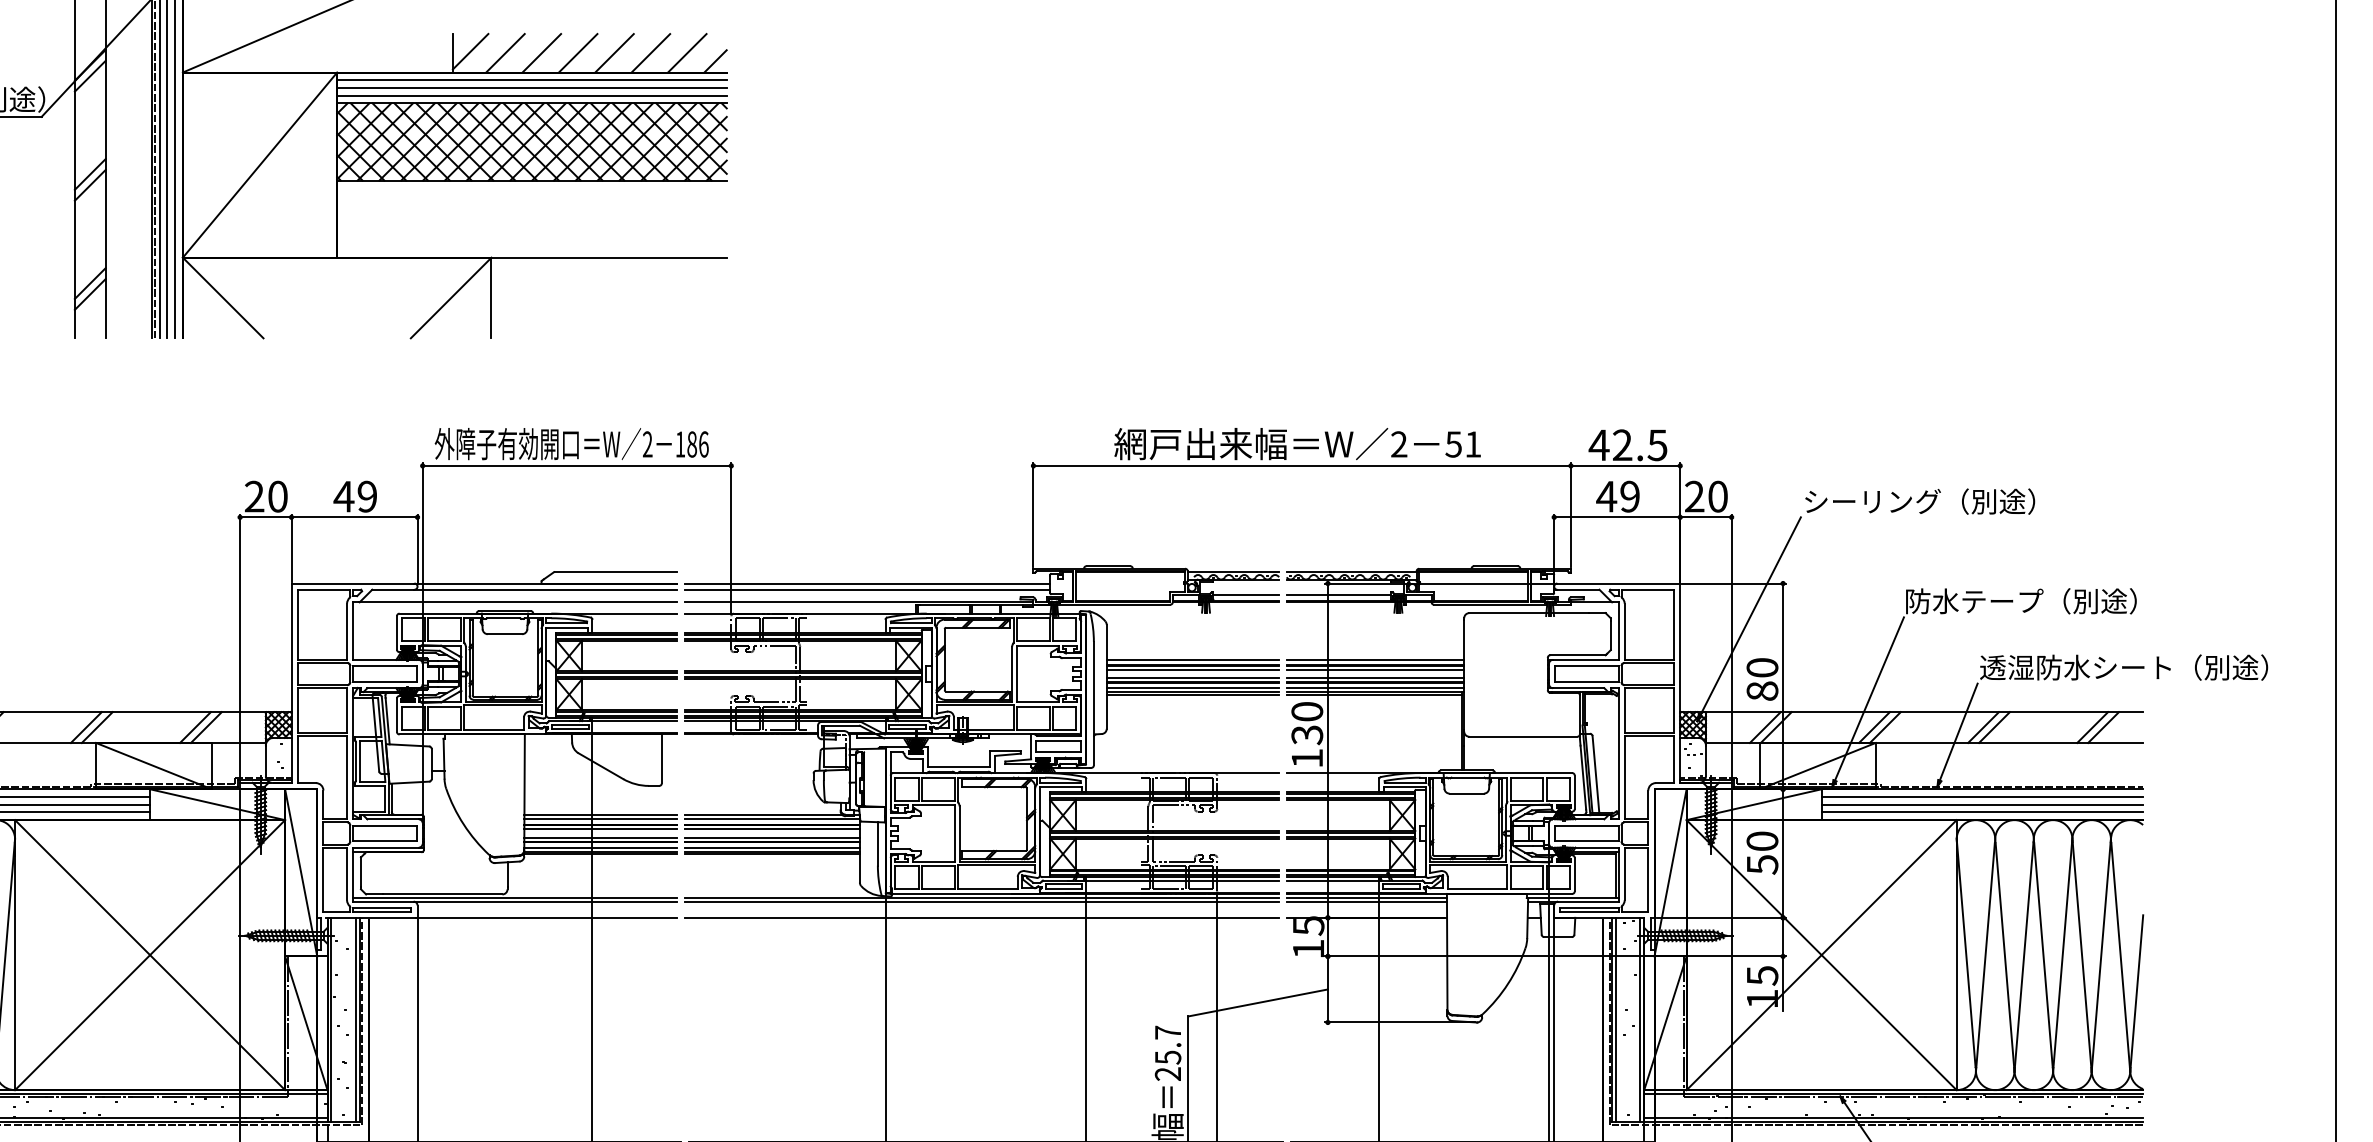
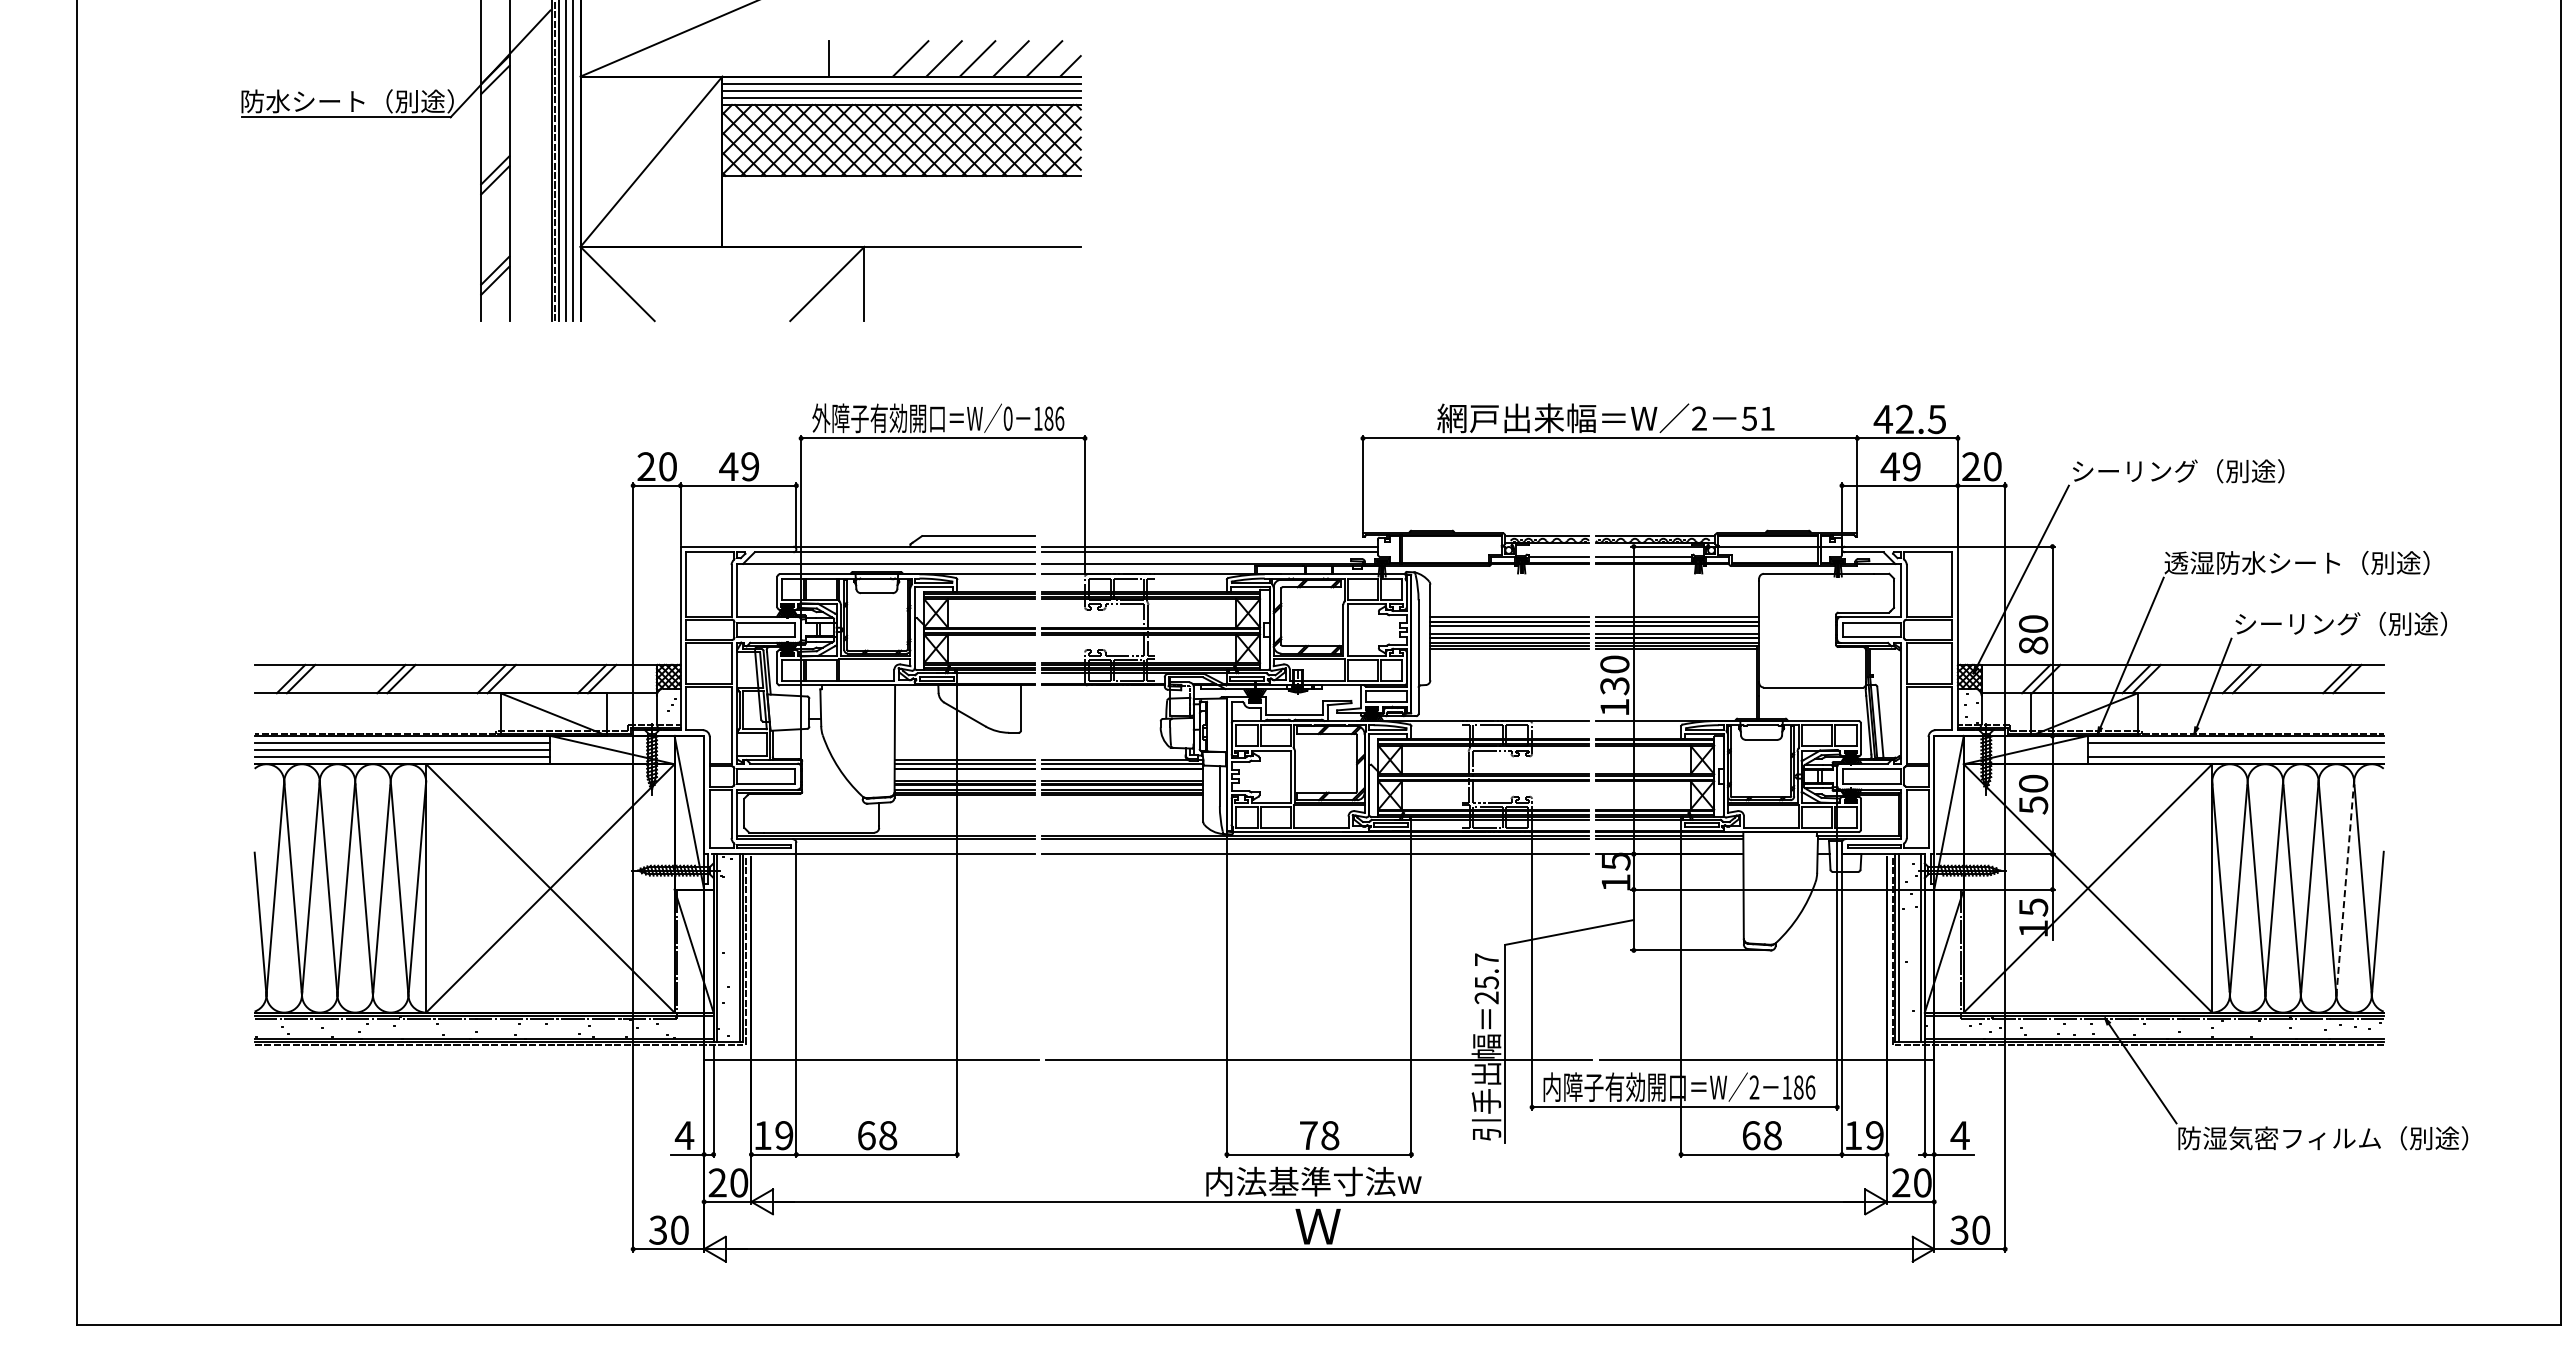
line: (469, 51) -> (844, 57), removed
line: (505, 52) -> (877, 58), removed
text: (647, 444) -> (1007, 418), 2 -> 0
text: (2048, 600) -> (2296, 562), 防水テープ（別途） -> 透湿防水シート（別途）
text: (2123, 667) -> (2365, 623), 透湿防水シート（別途） -> シーリング（別途）
line: (1981, 805) -> (2235, 750), removed
line: (600, 829) -> (964, 772), removed
line: (772, 829) -> (1122, 772), removed
line: (2101, 954) -> (2345, 887), solid -> dashed

